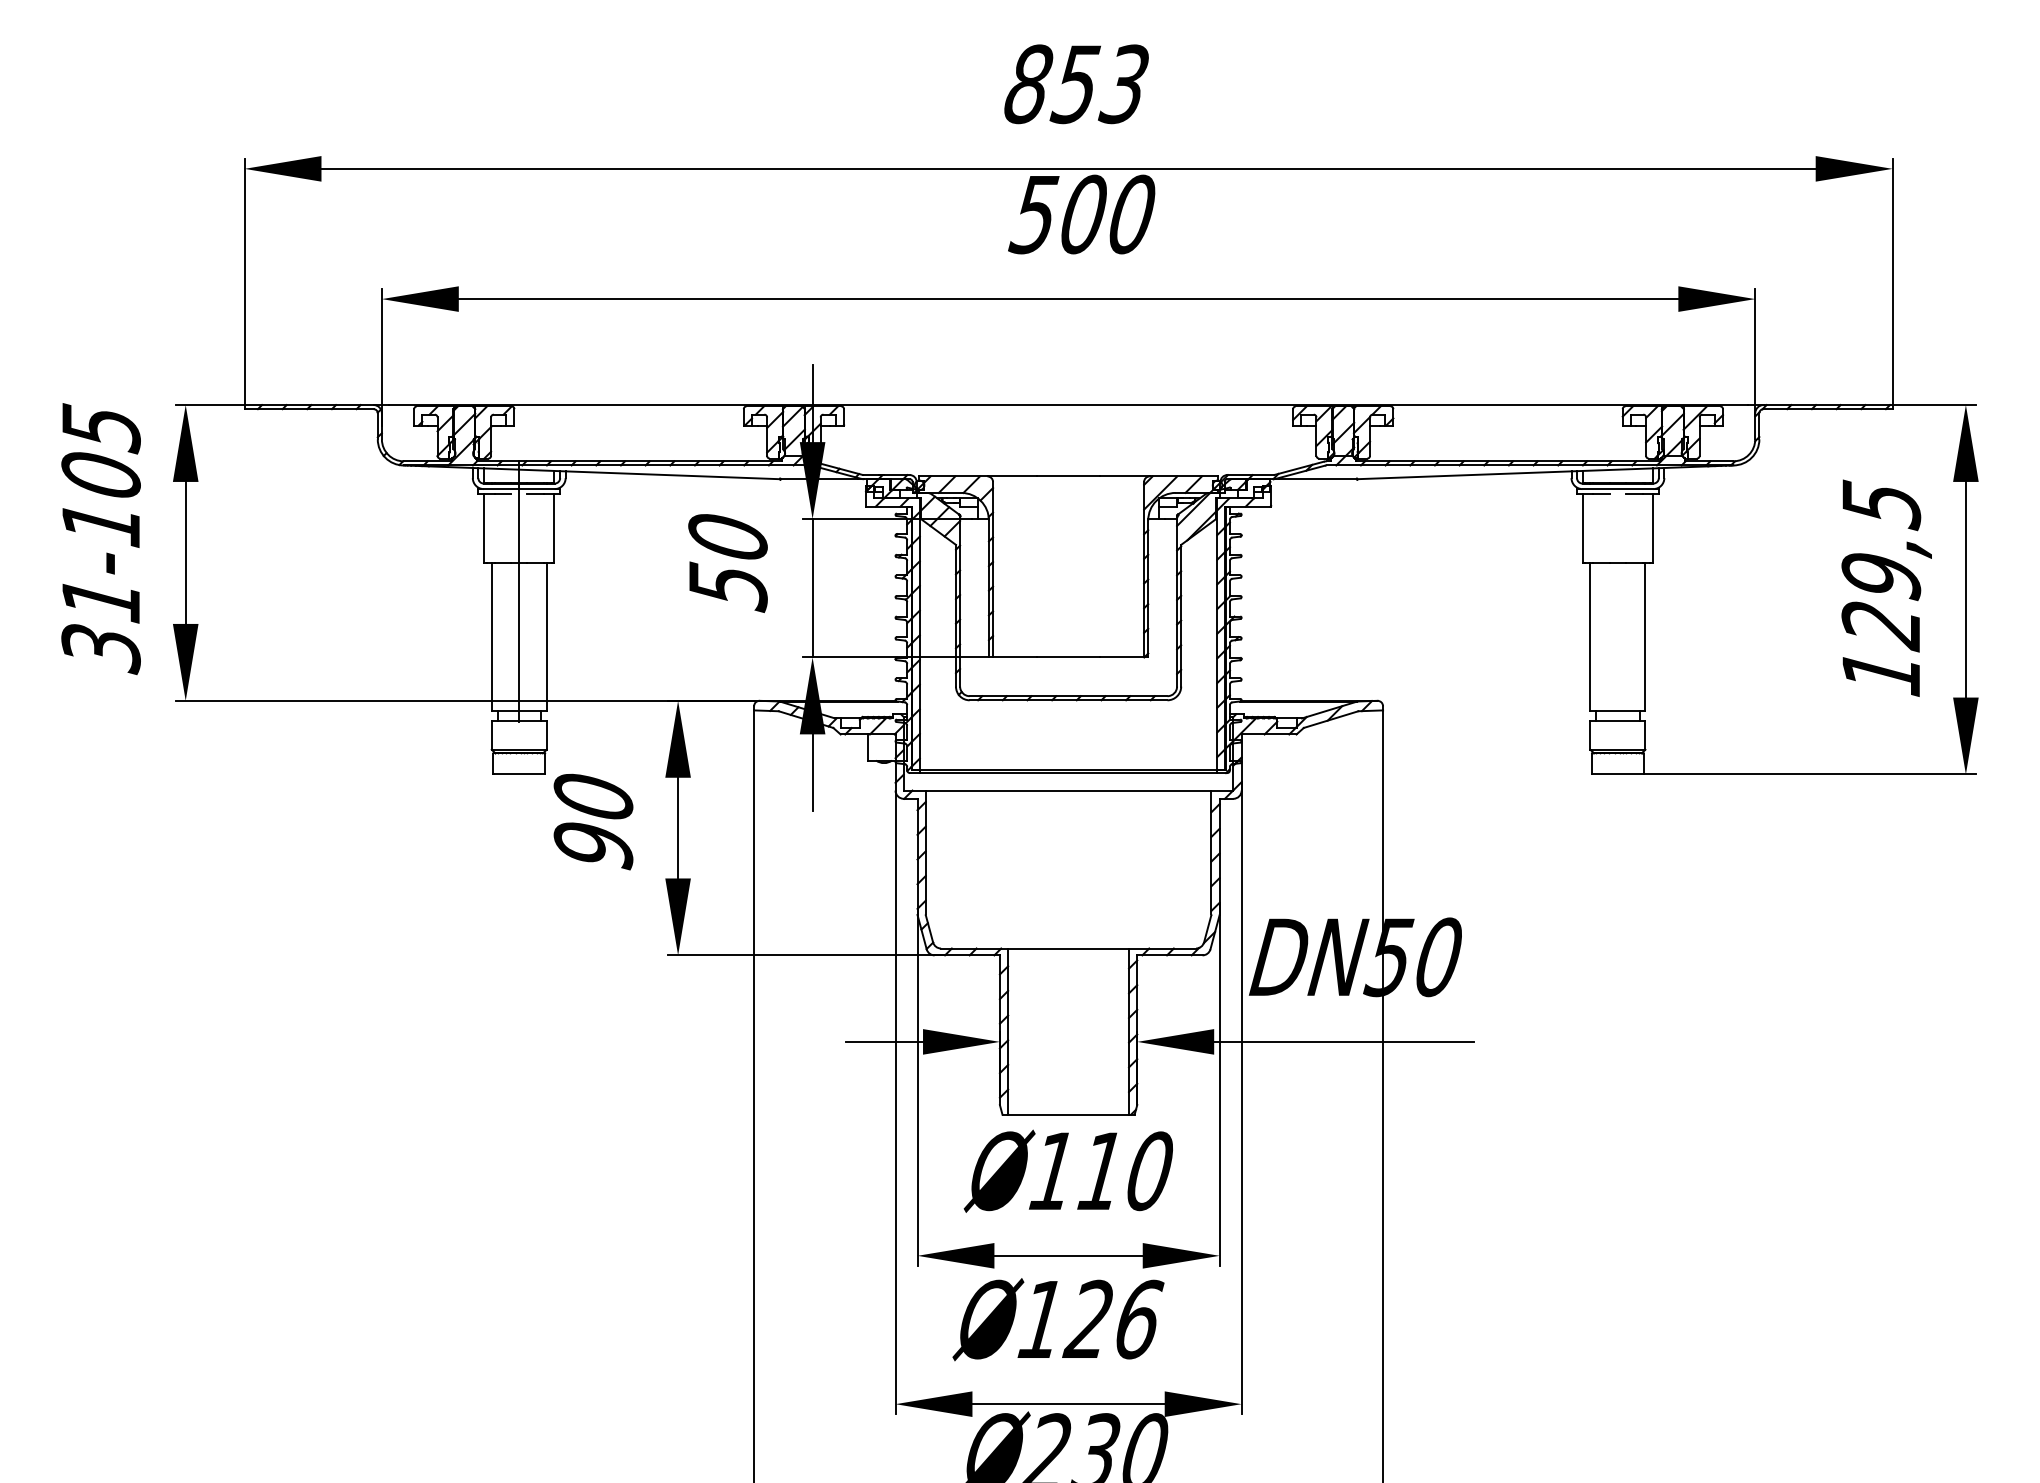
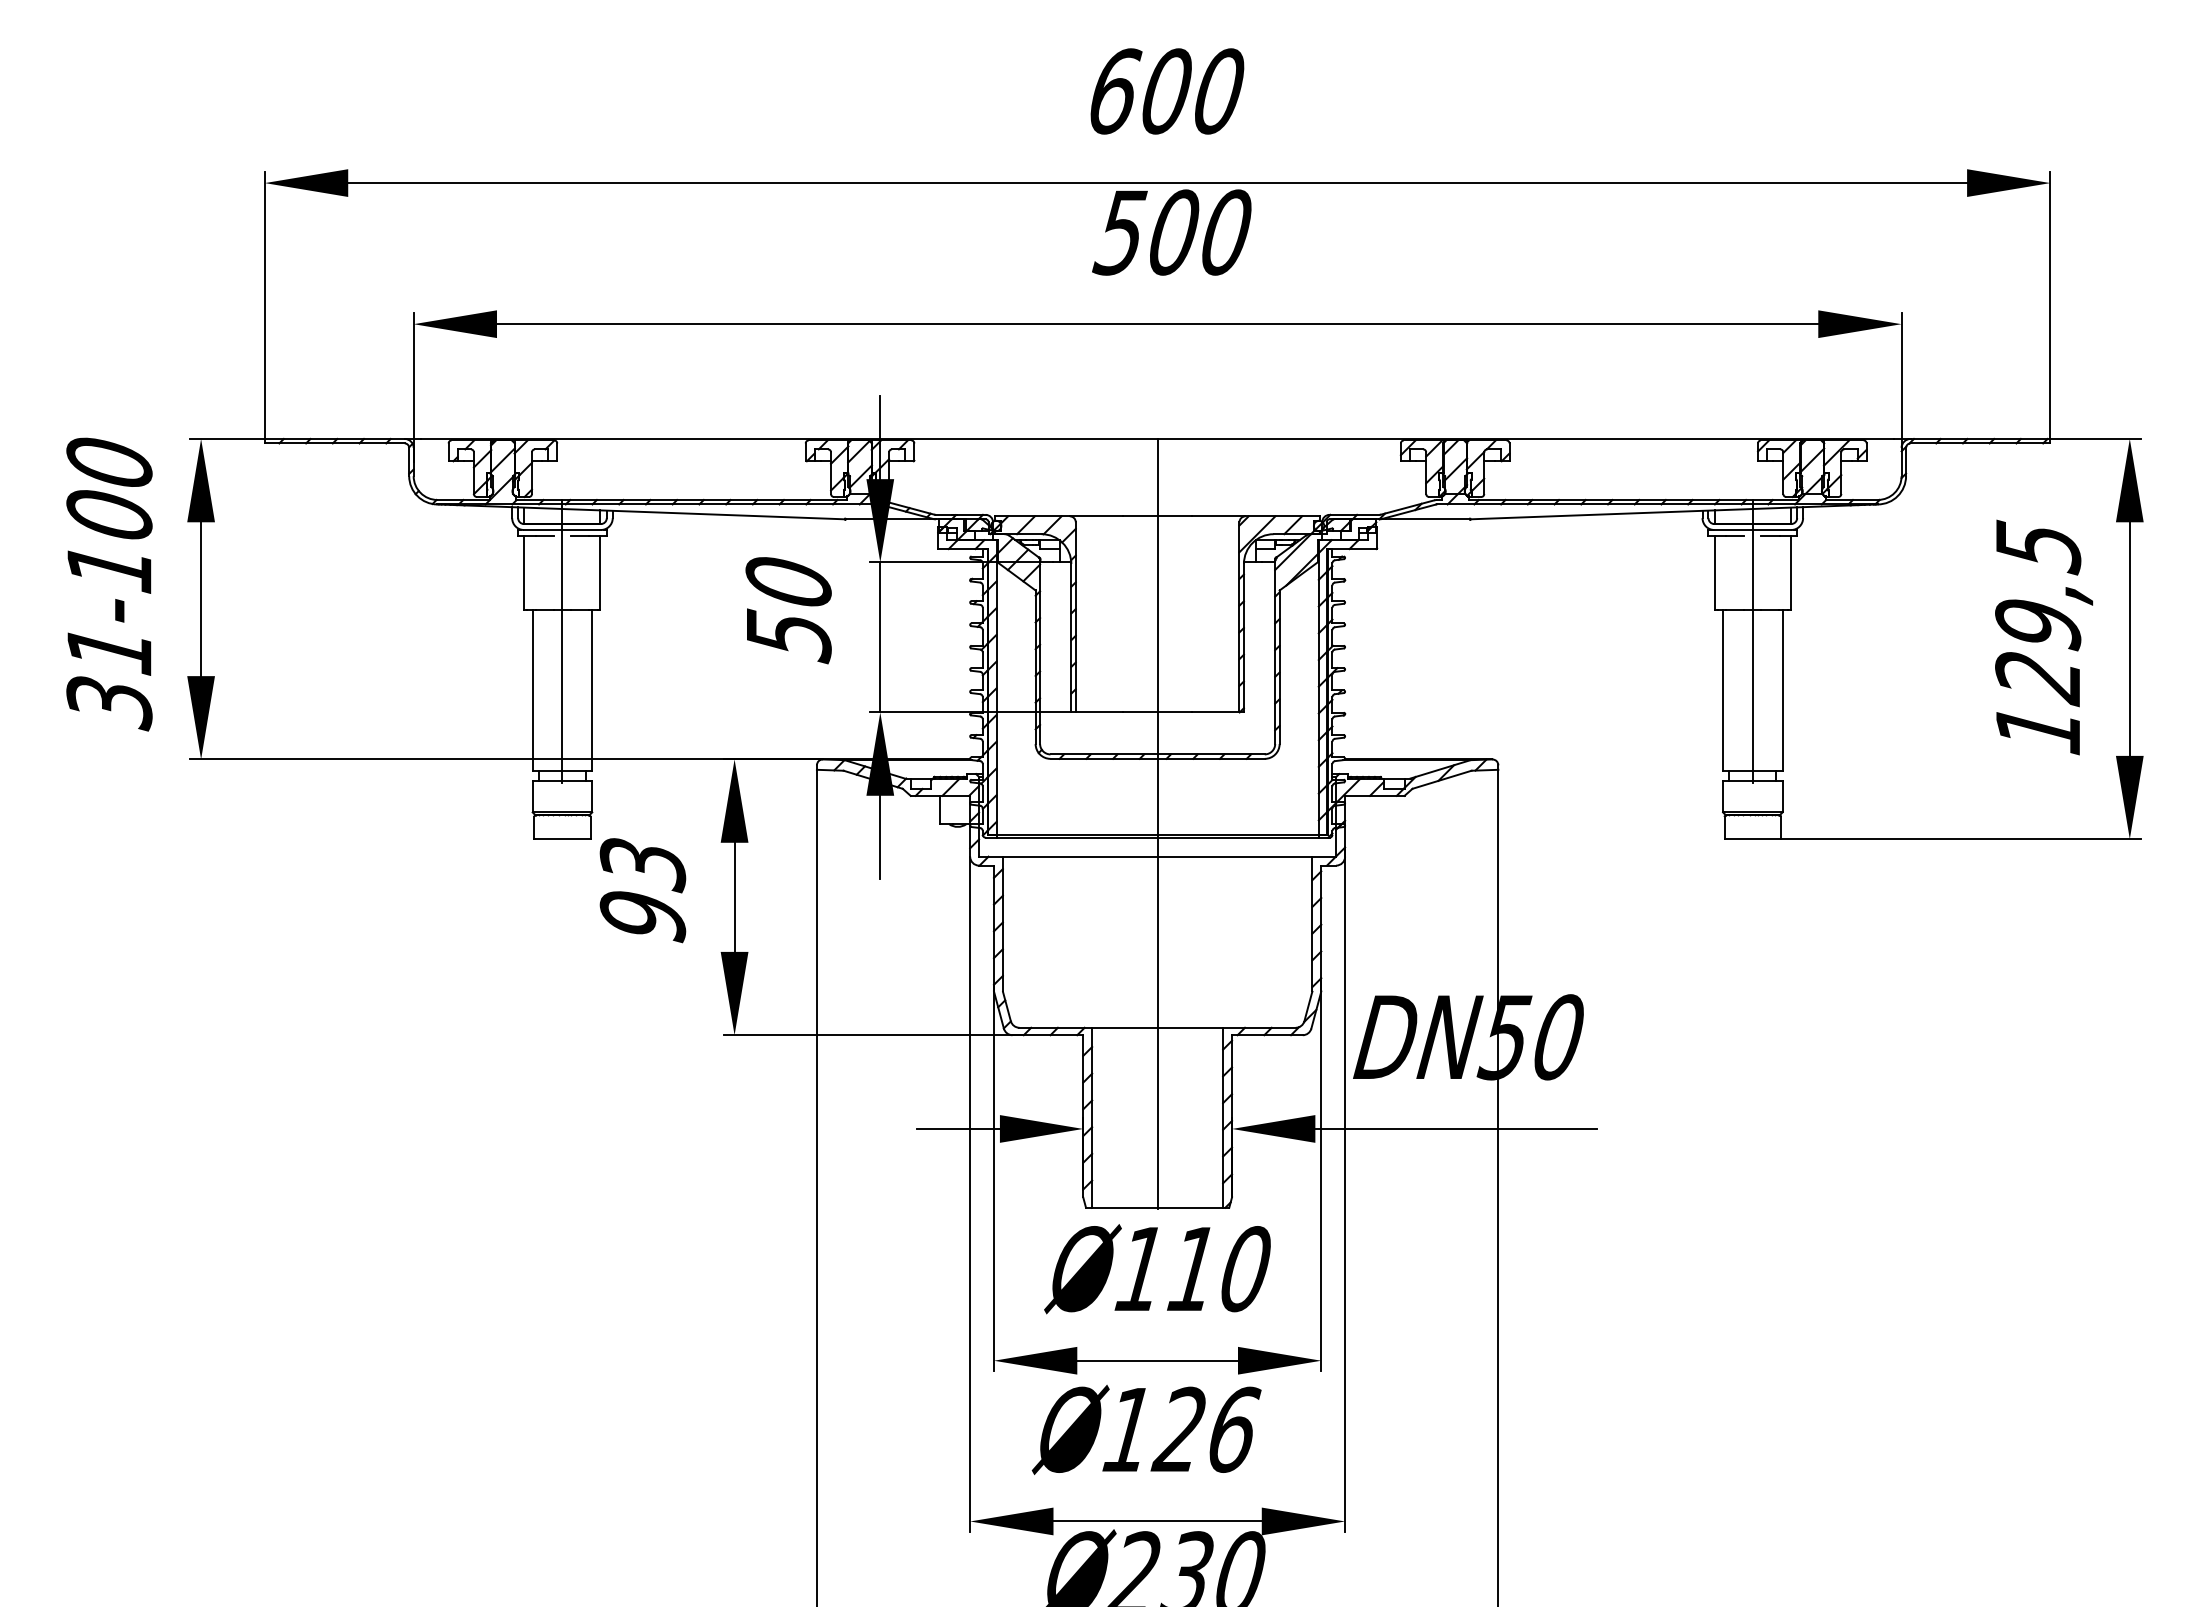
text: (1076, 84) -> (1166, 91), 853 -> 600
text: (101, 428) -> (109, 464), 31-105 -> 31-100
line: (1617, 591) -> (1752, 640), added
line: (1068, 759) -> (1157, 823), added
text: (593, 798) -> (642, 865), 90 -> 93

